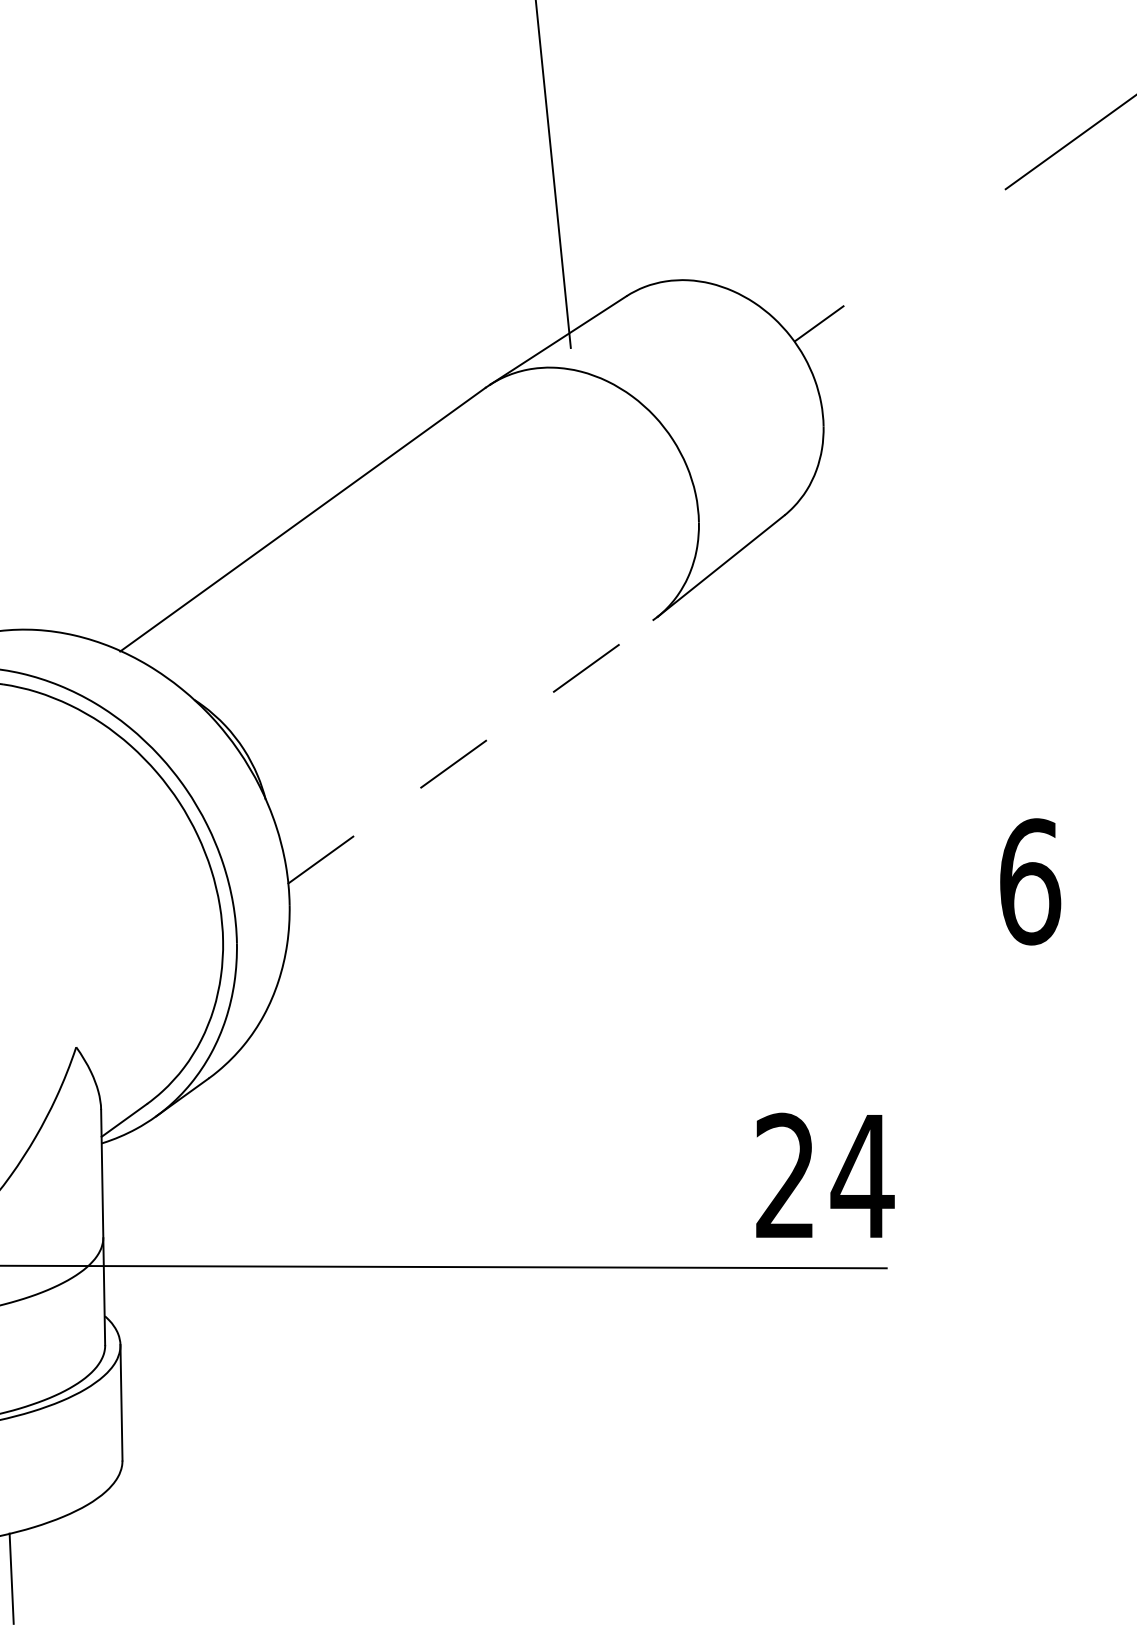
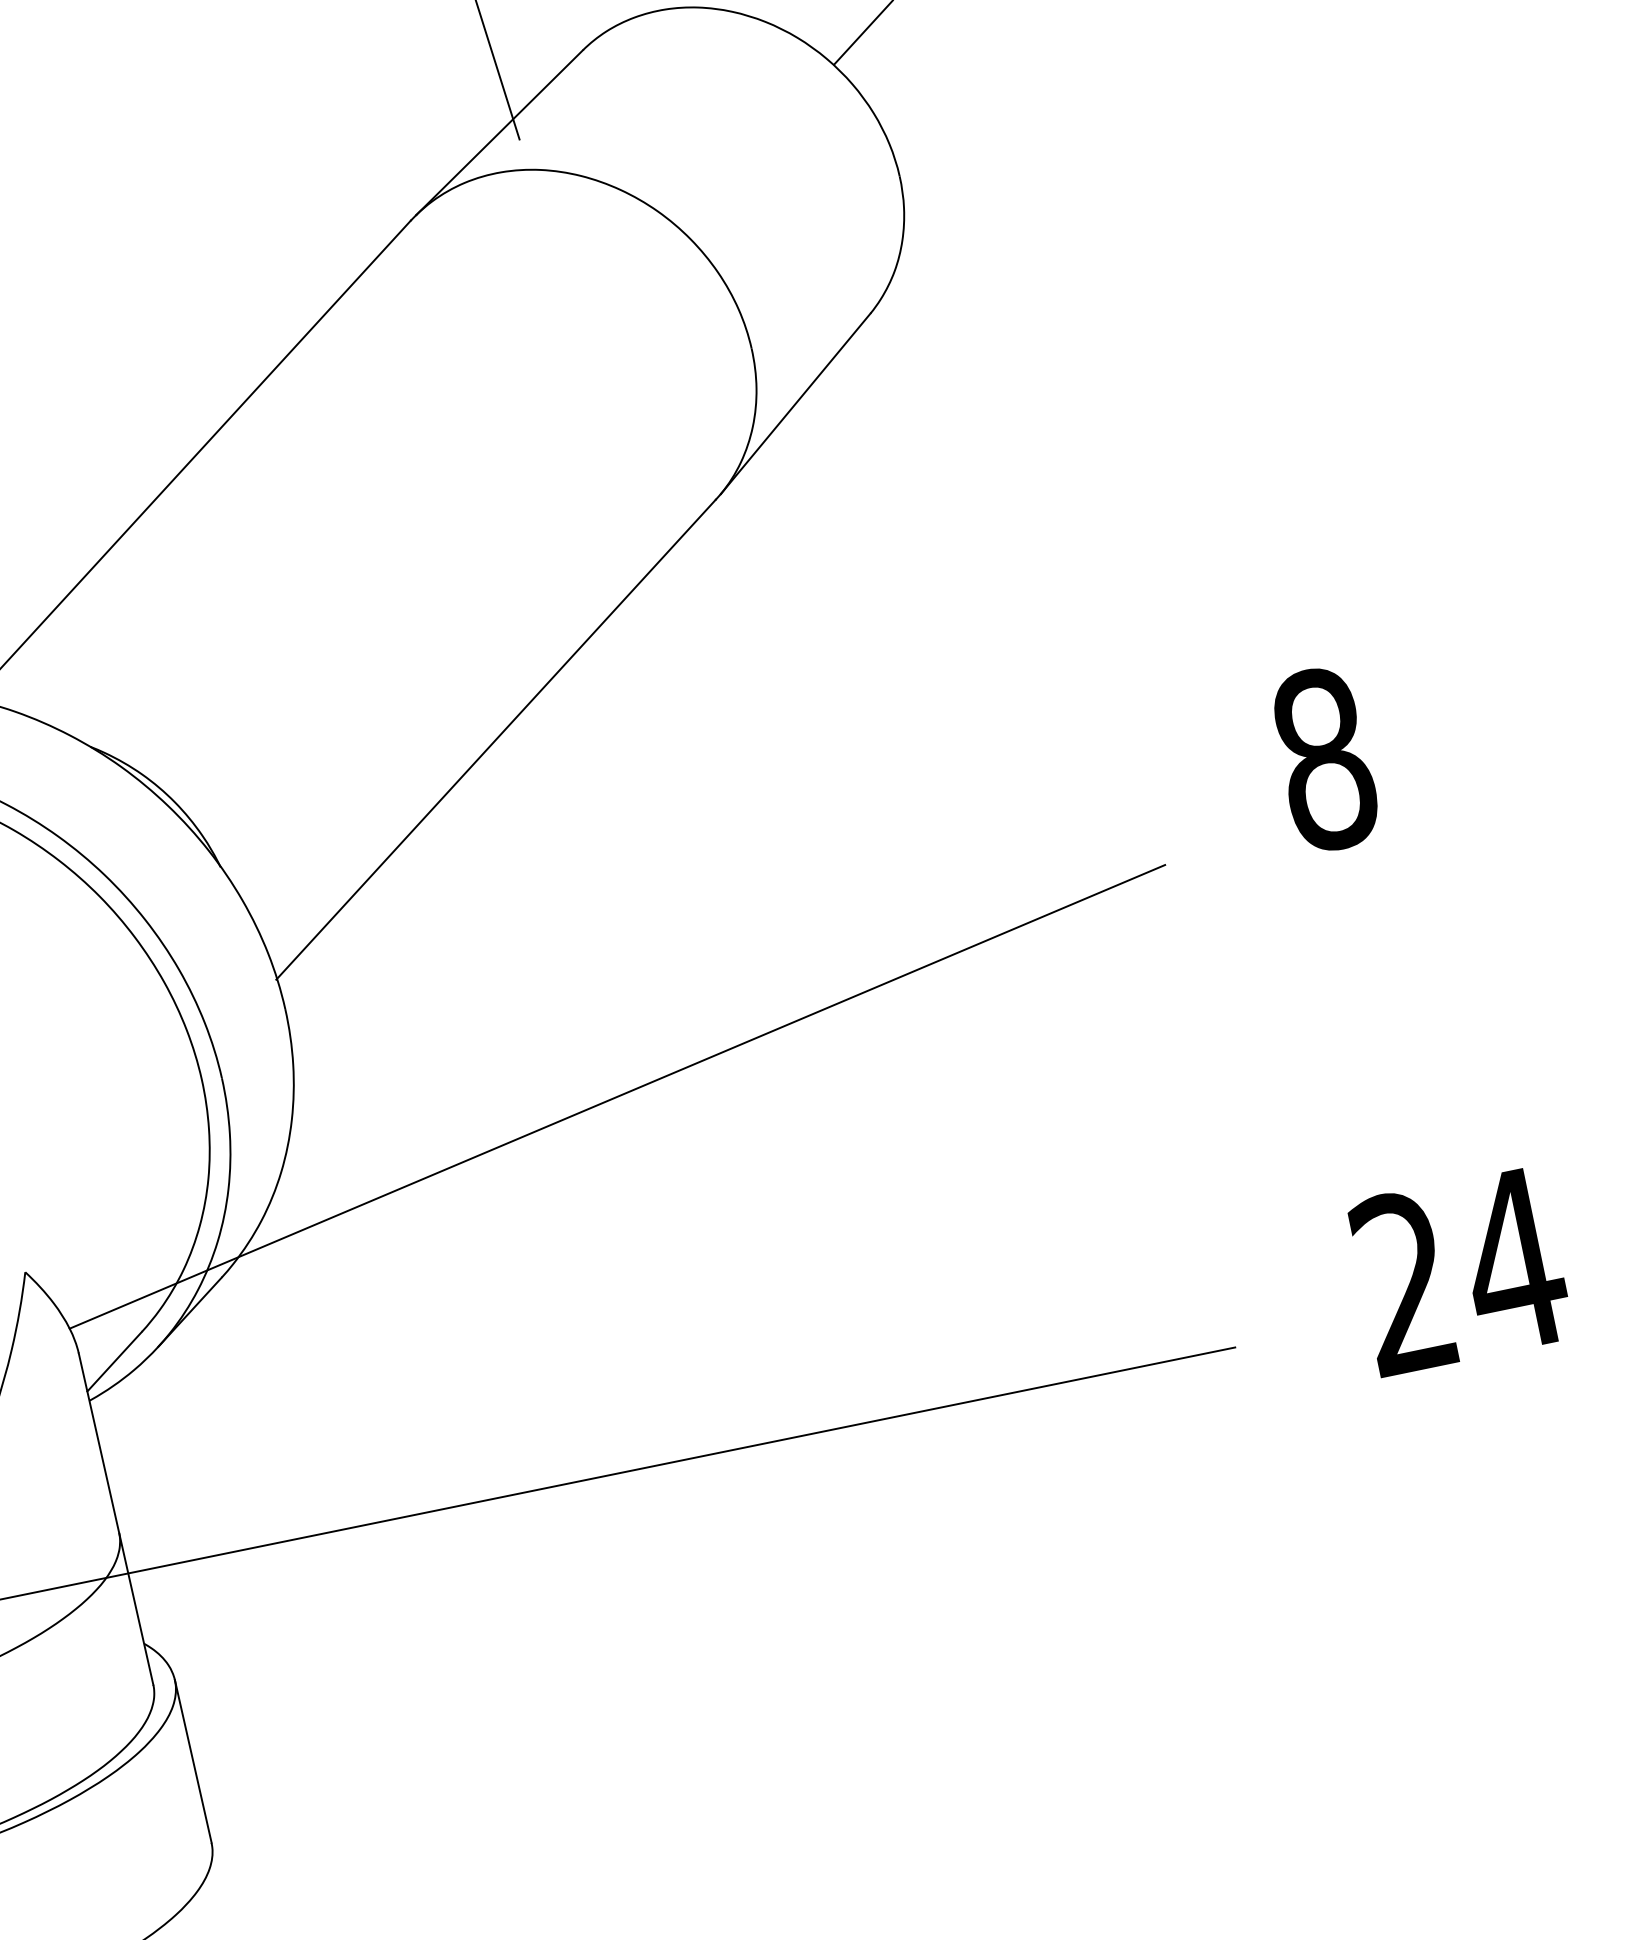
line: (470, 751) -> (495, 739), dashed -> solid
text: (1030, 881) -> (1325, 758), 6 -> 8
line: (502, 1011) -> (617, 1097), added
text: (825, 1174) -> (1460, 1268), moved

